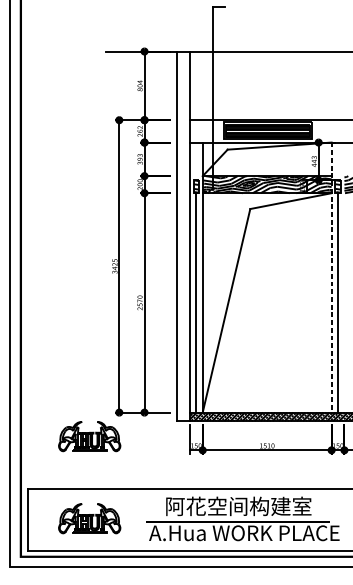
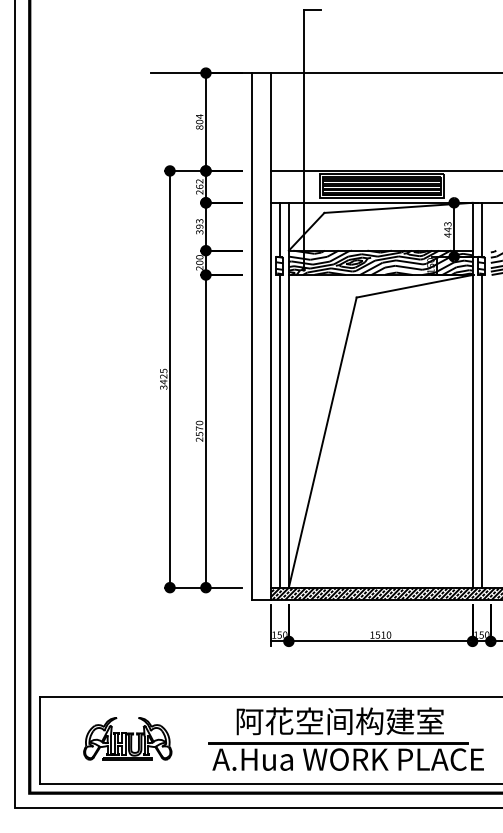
line: (196, 161) -> (279, 229), added
line: (337, 161) -> (481, 229), added
line: (331, 277) -> (472, 395), dashed -> solid
part: (89, 436) -> (127, 621), removed

